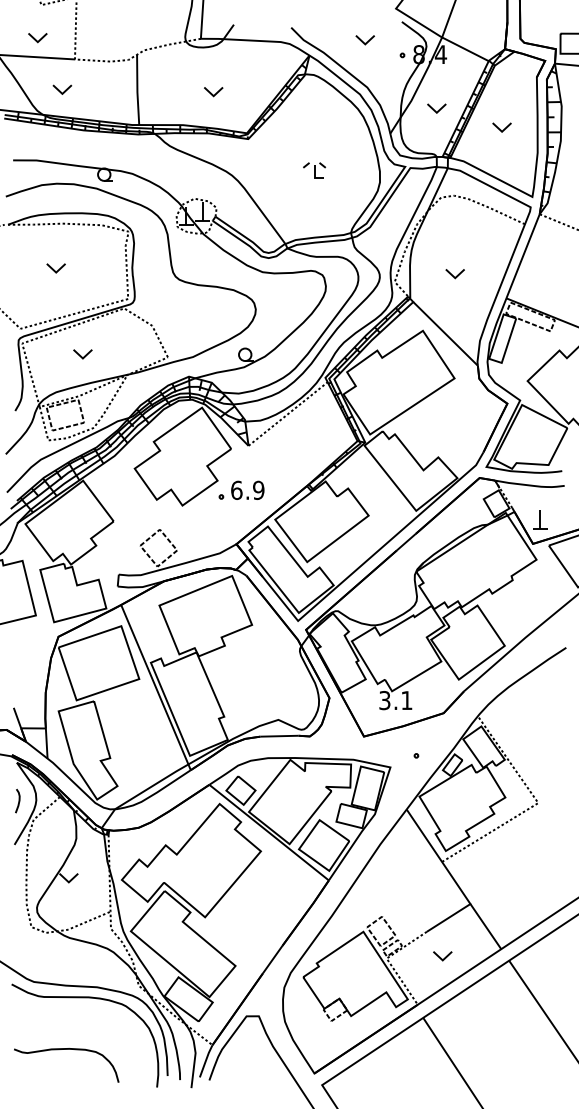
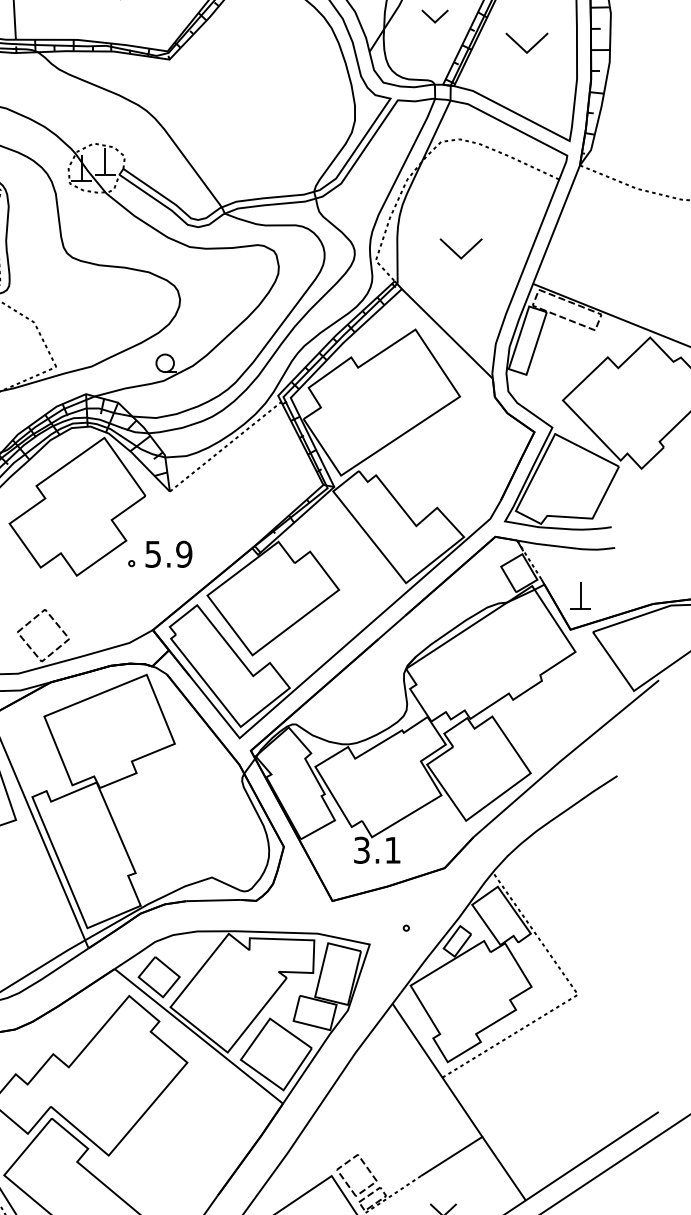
part: (501, 127) -> (526, 43), size x1.6
part: (314, 170) -> (262, 103), removed
part: (454, 274) -> (459, 250), size x1.6
text: (236, 490) -> (152, 554), 6.9 -> 5.9

